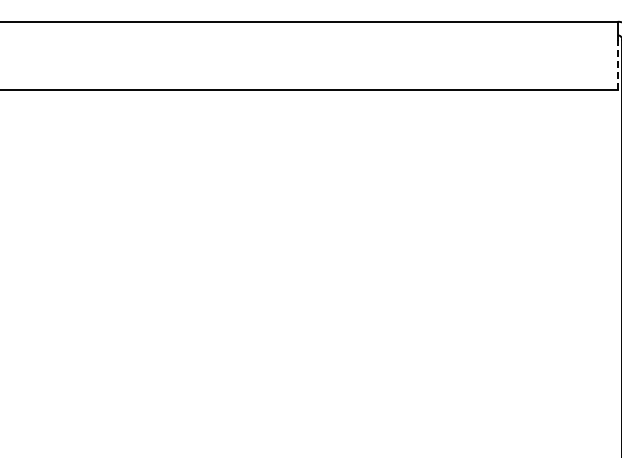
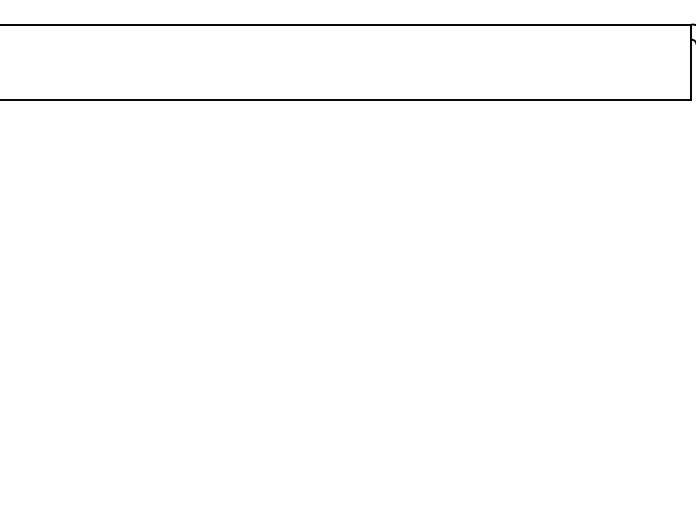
line: (617, 64) -> (691, 72), dashed -> solid

